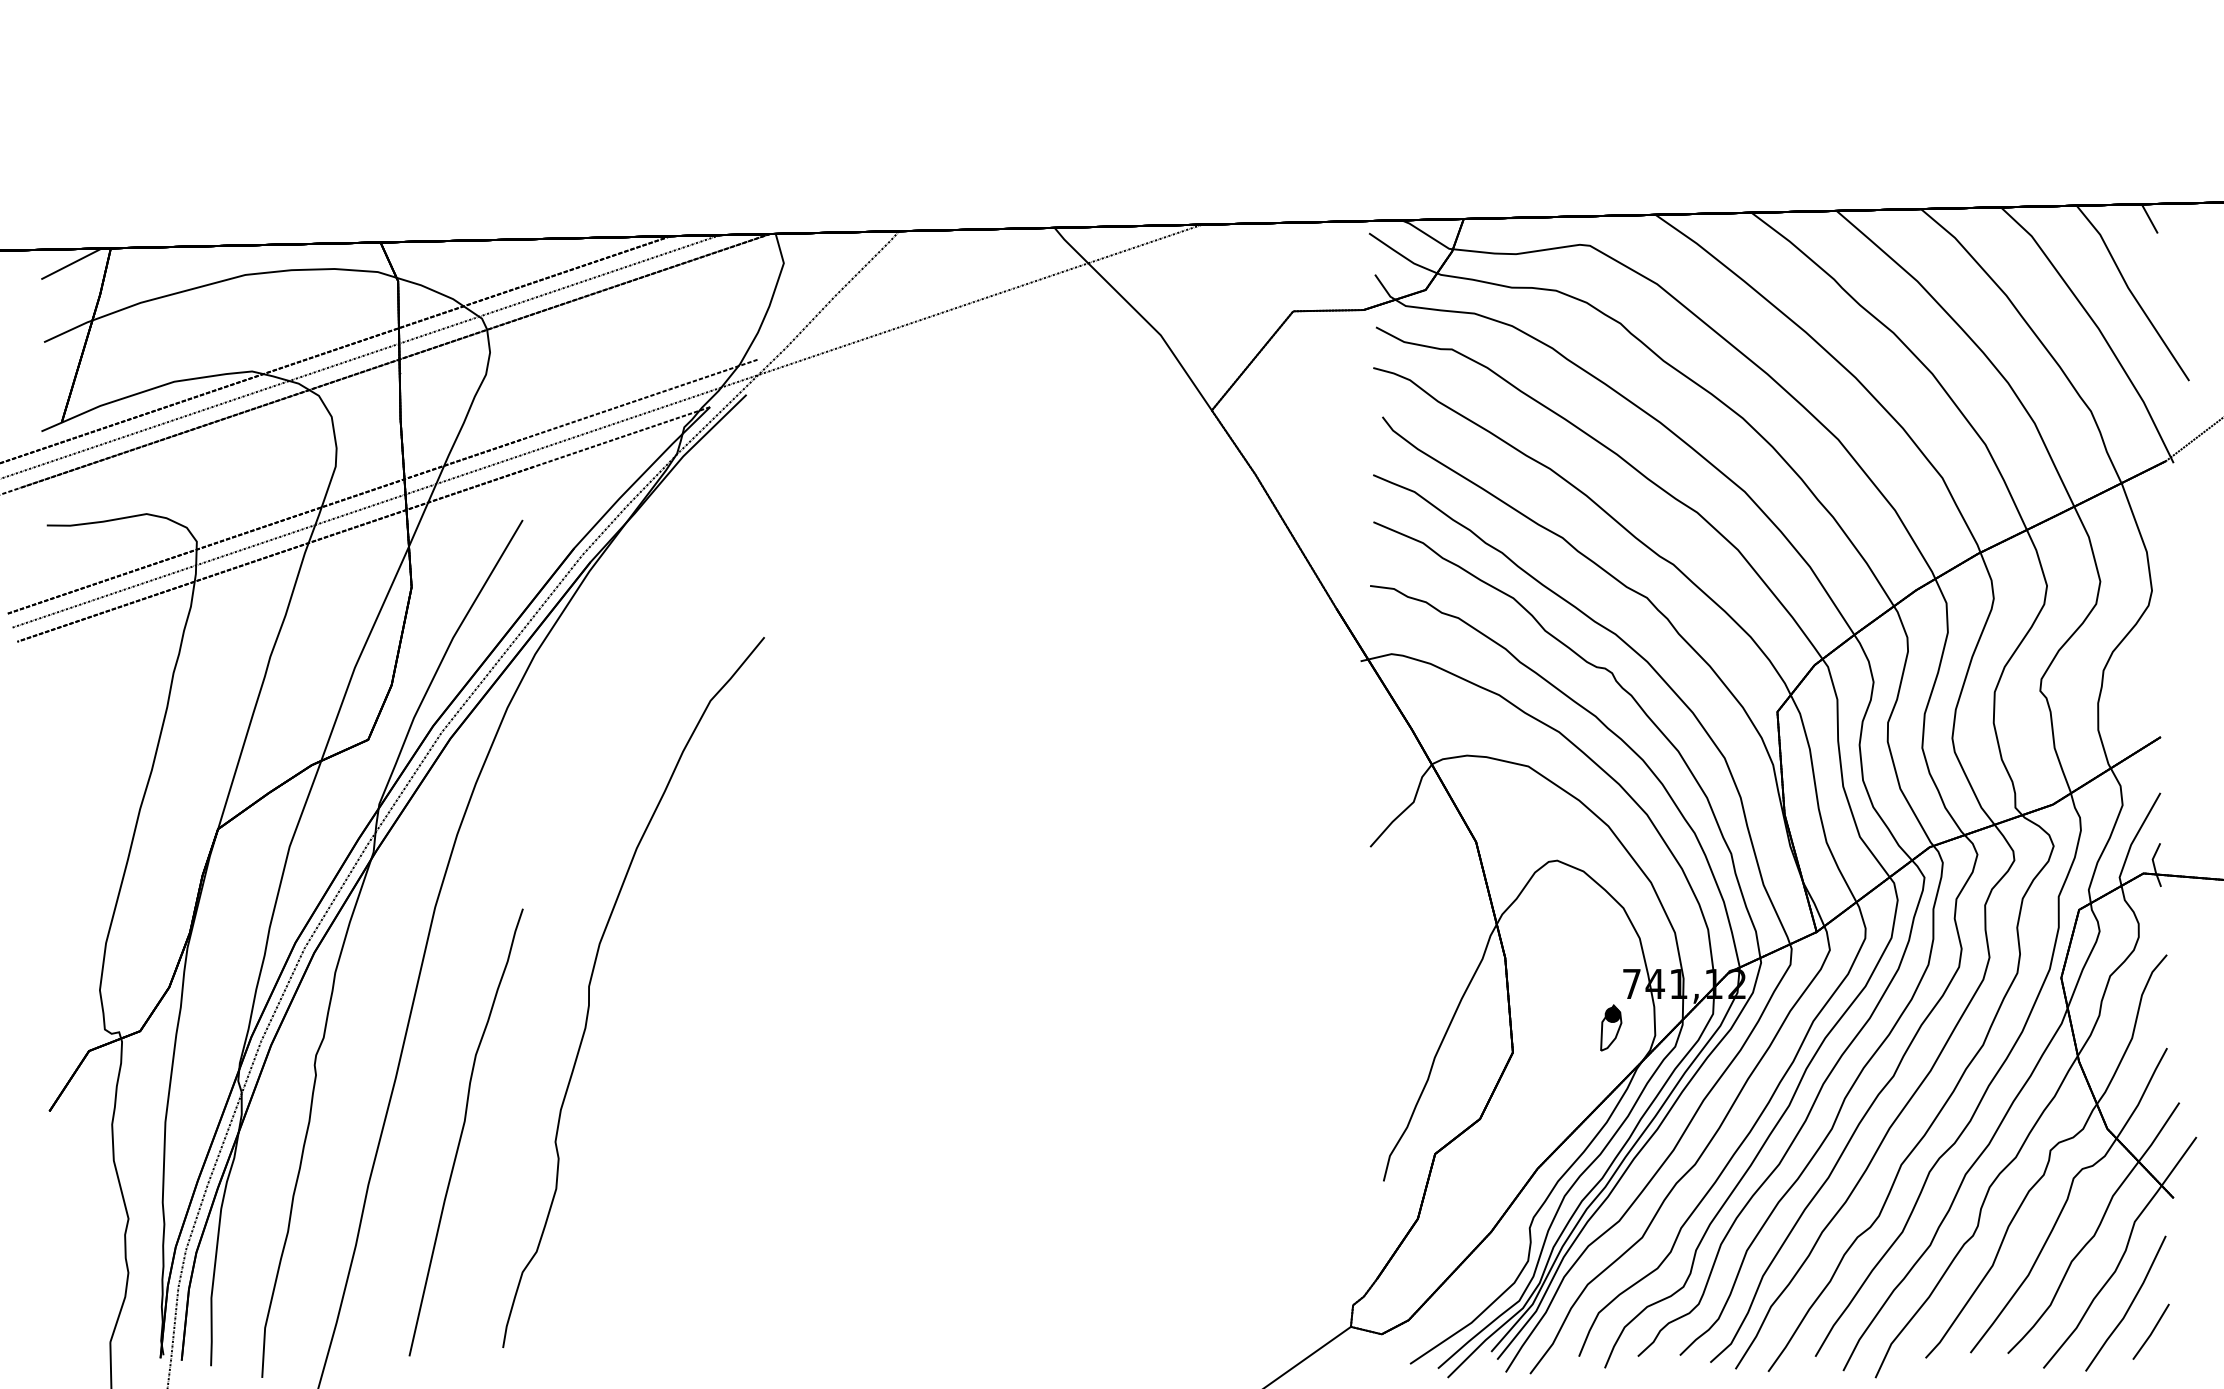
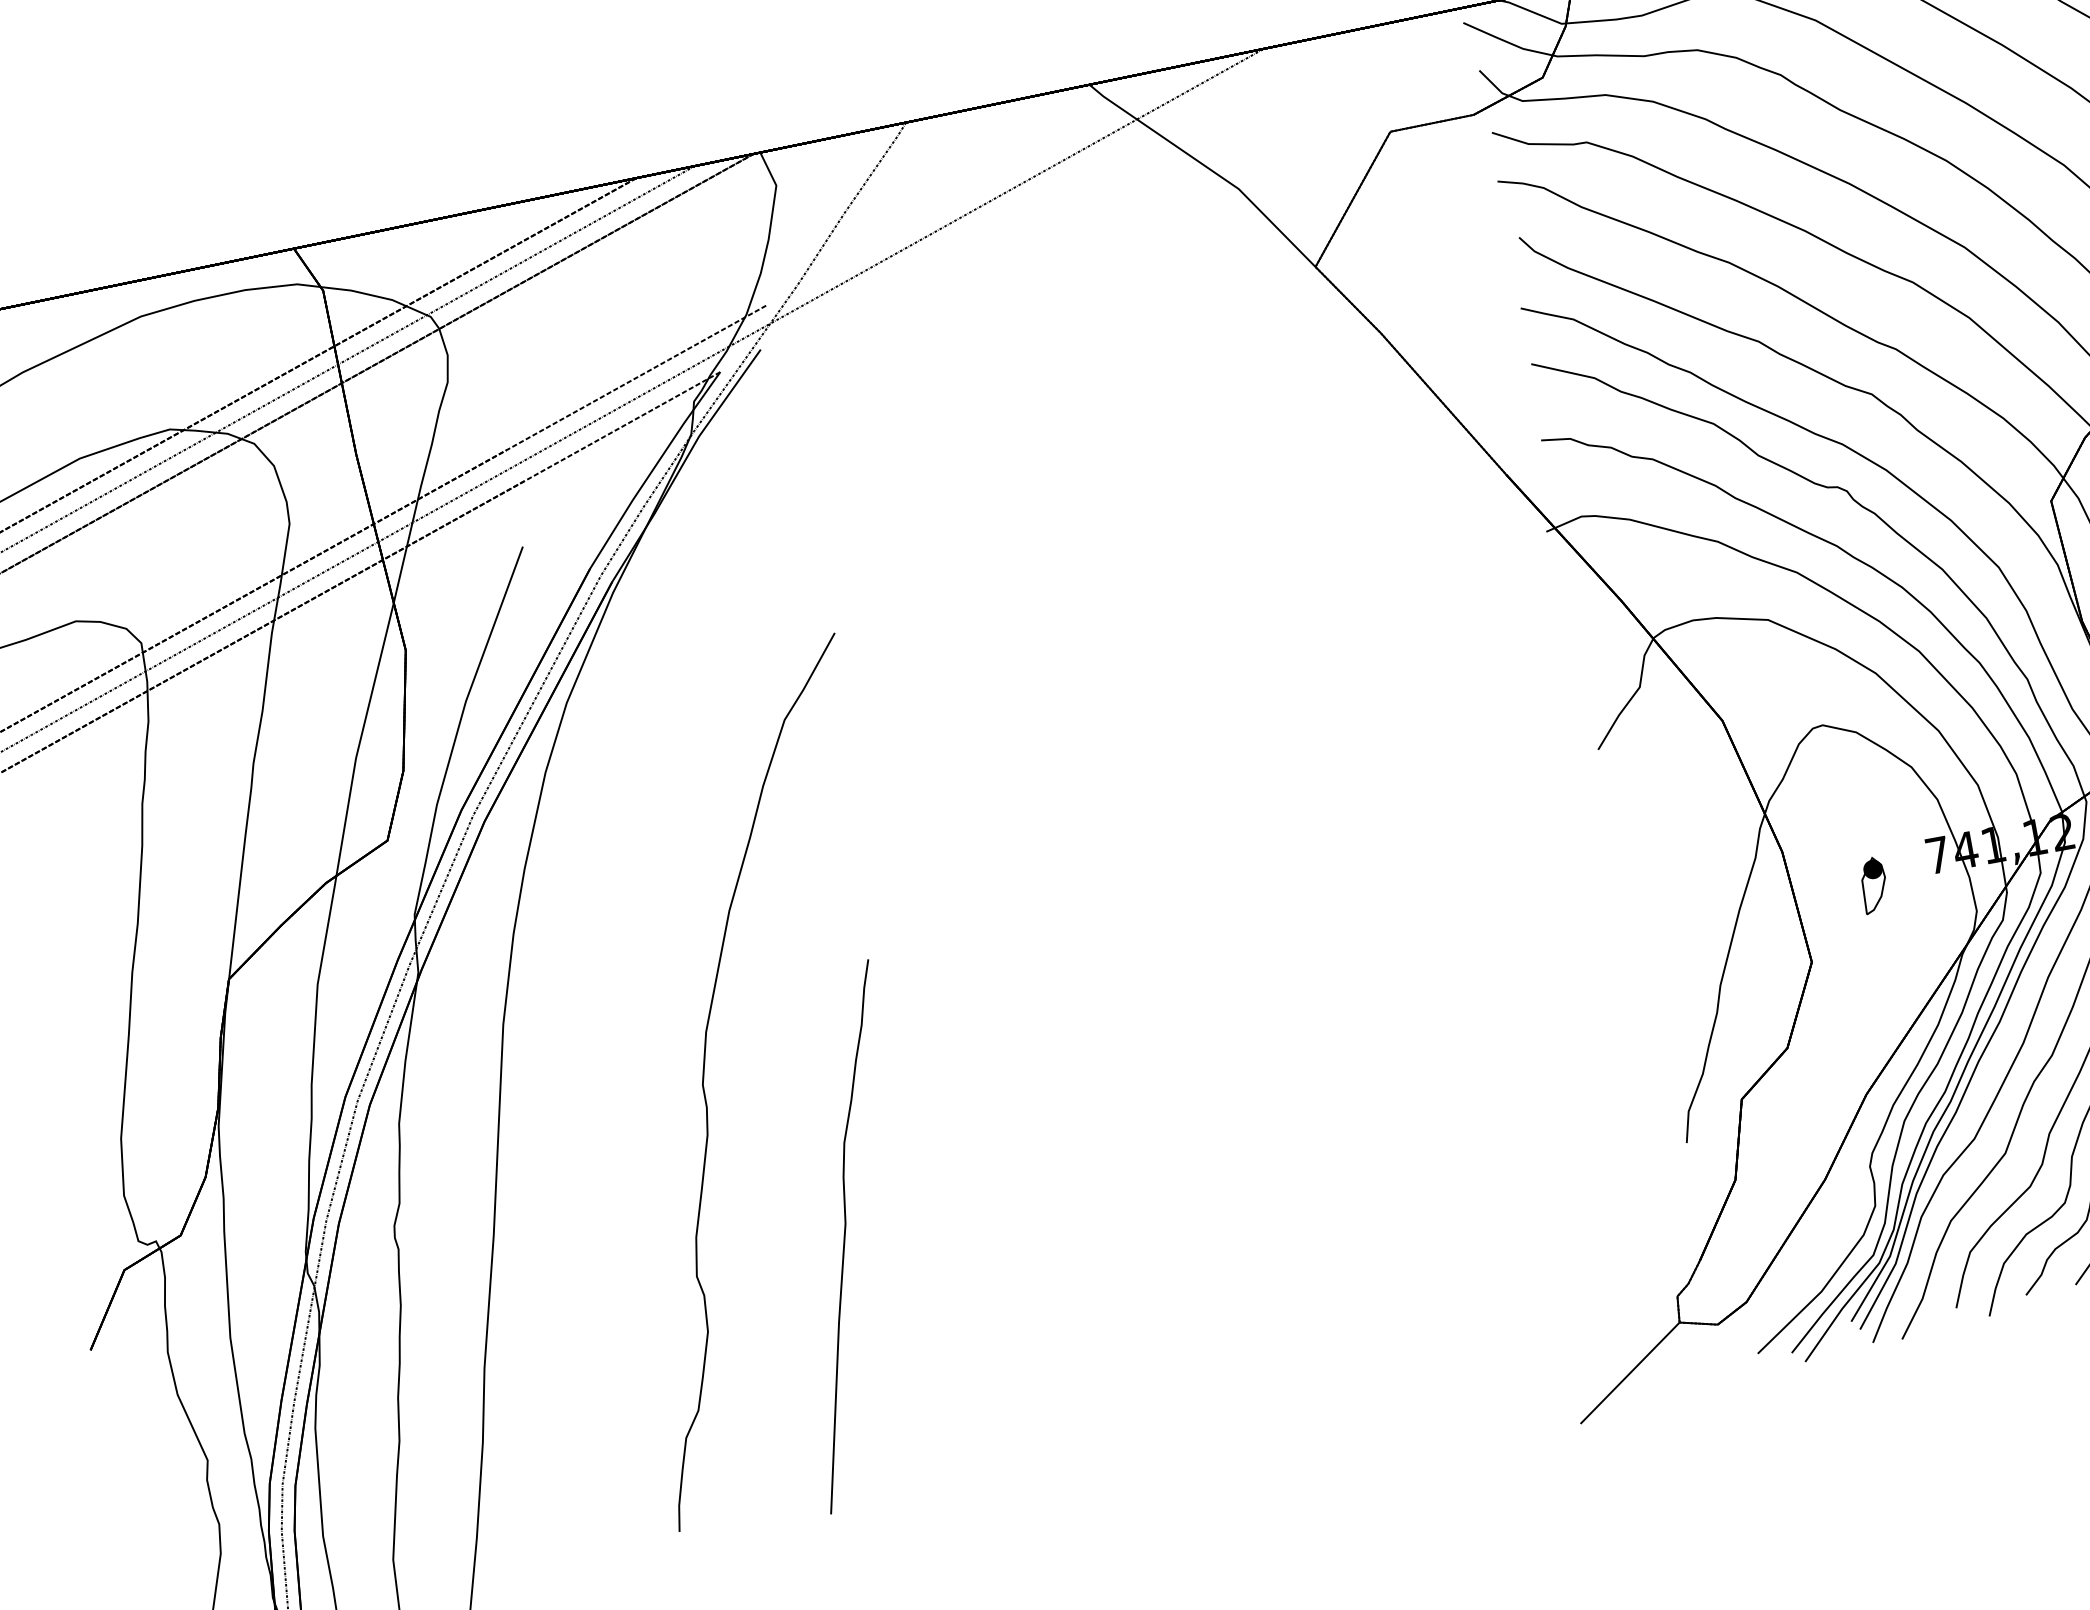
part: (1611, 1027) -> (1874, 884), moved
curve: (463, 1131) -> (846, 1236), moved

